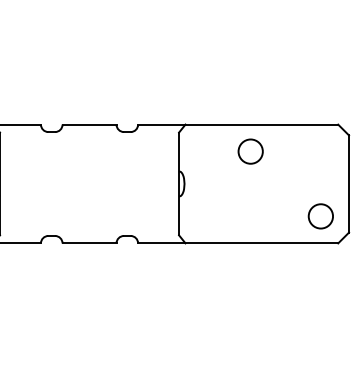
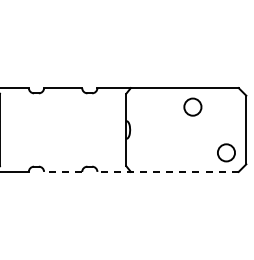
circle: (250, 150) -> (192, 106), moved
line: (88, 242) -> (62, 171), solid -> dashed
line: (238, 242) -> (168, 171), solid -> dashed

